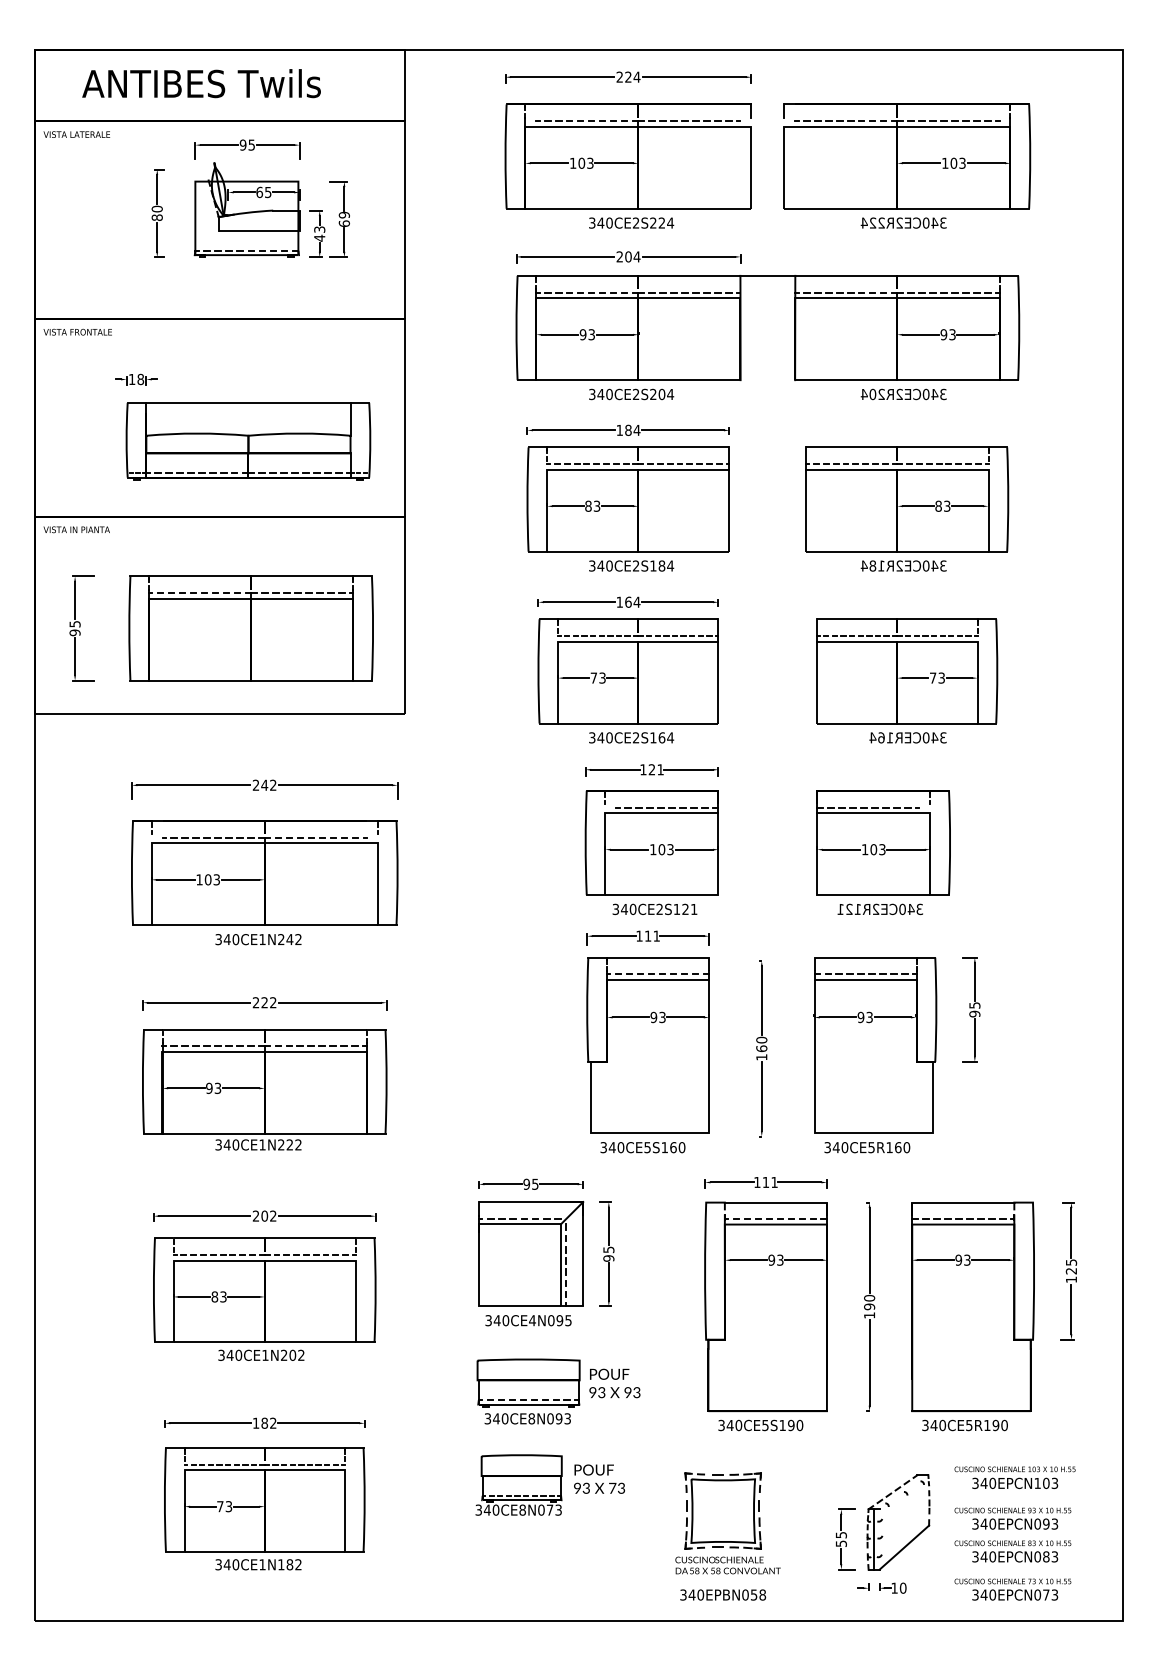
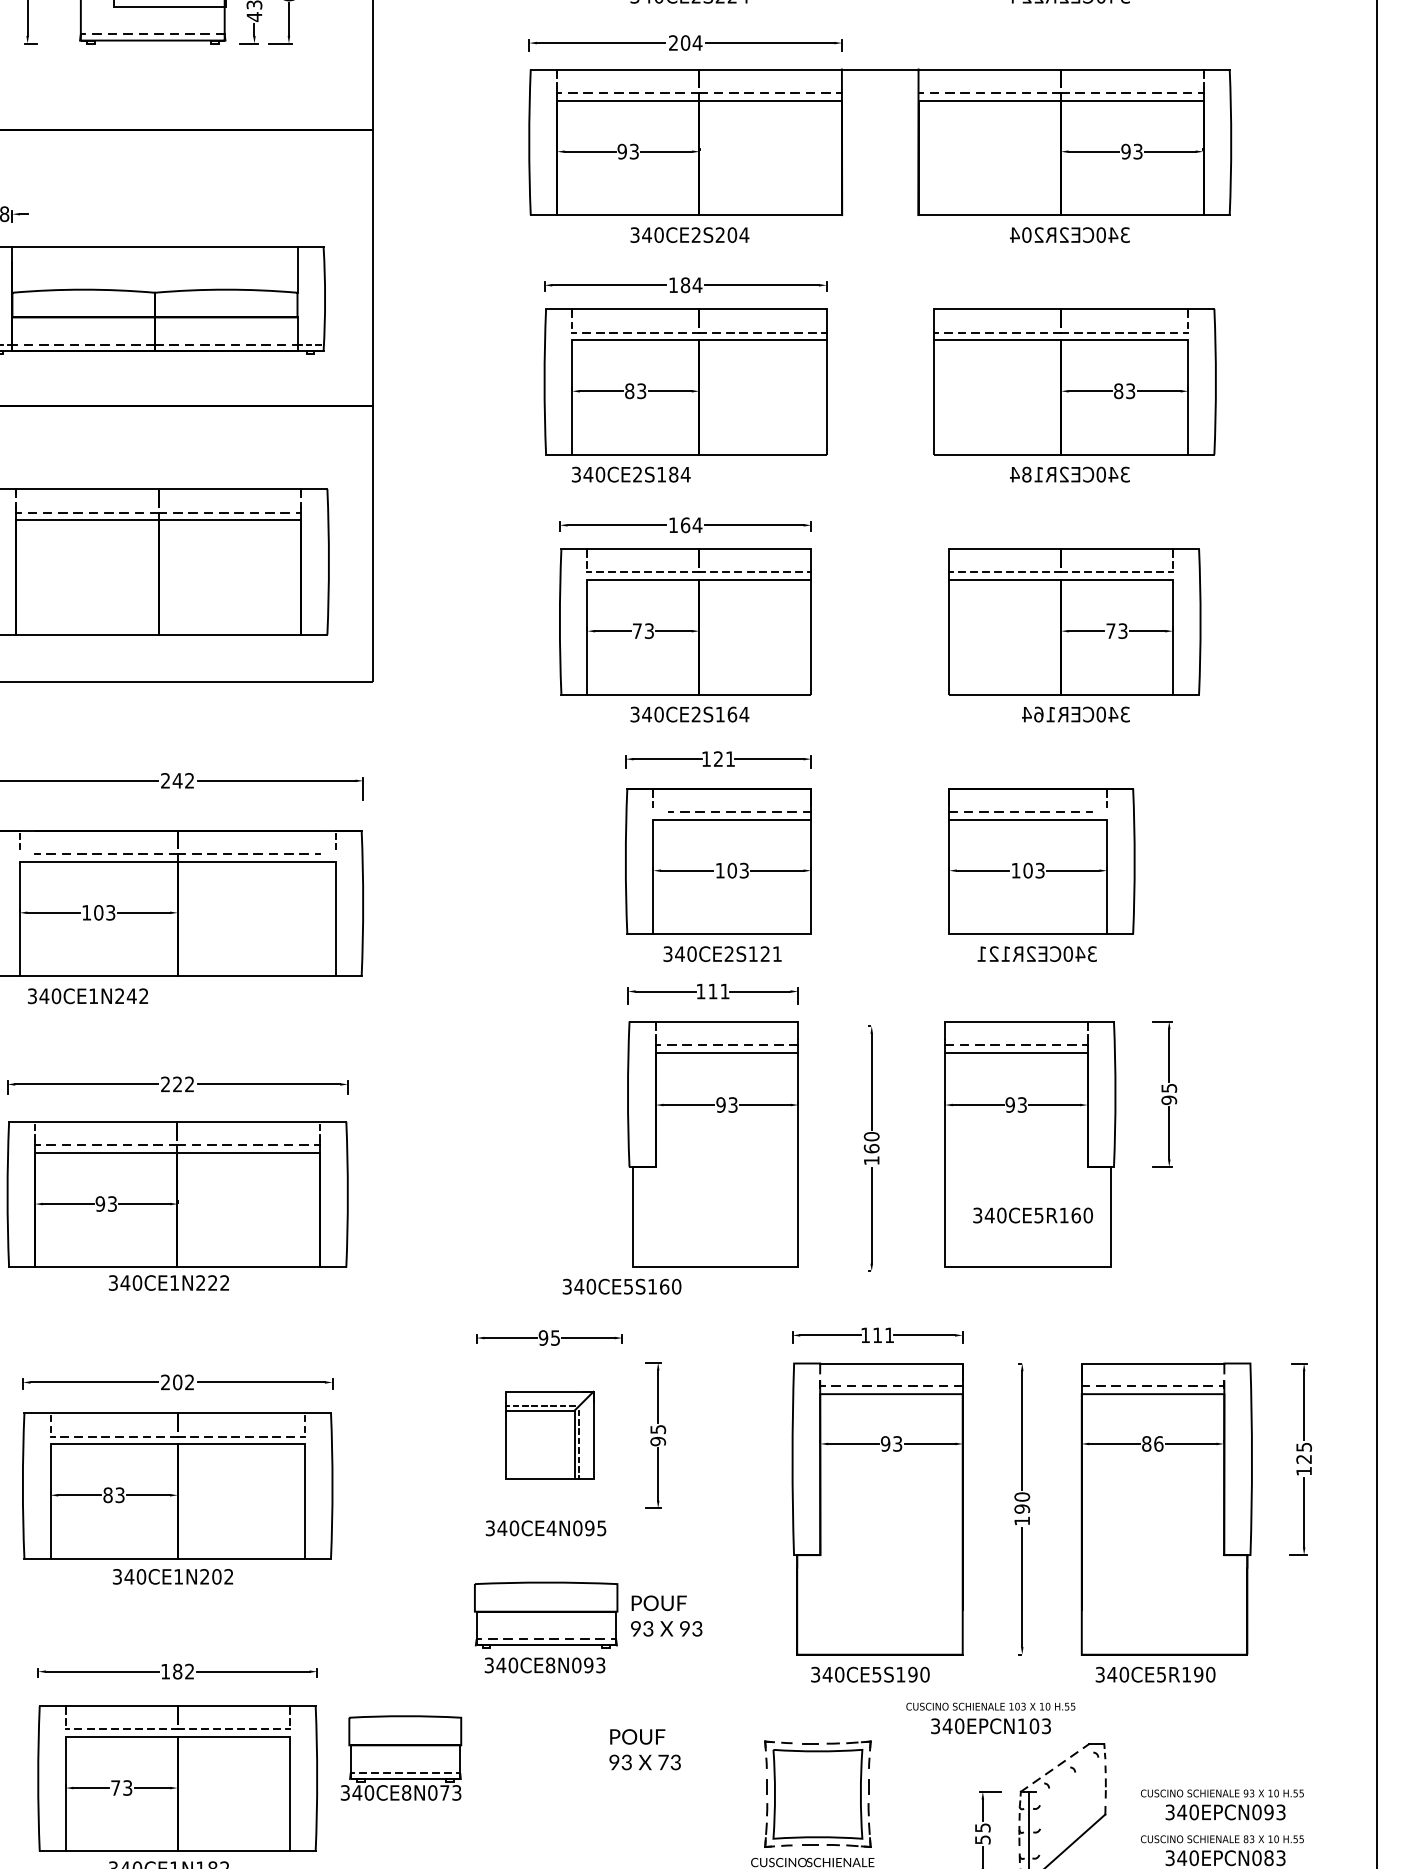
text: (631, 565) -> (631, 473), moved
text: (258, 939) -> (88, 996), moved
text: (642, 1147) -> (621, 1286), moved
text: (867, 1147) -> (1033, 1215), moved
part: (531, 1253) -> (550, 1434), size x0.6
text: (962, 1259) -> (1151, 1442), 93 -> 86
text: (1014, 1477) -> (990, 1718), moved
part: (518, 1484) -> (400, 1757), moved

